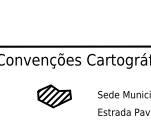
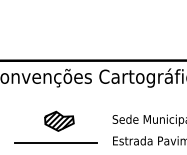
part: (54, 95) -> (59, 120), size x0.71
line: (51, 114) -> (55, 143), added

